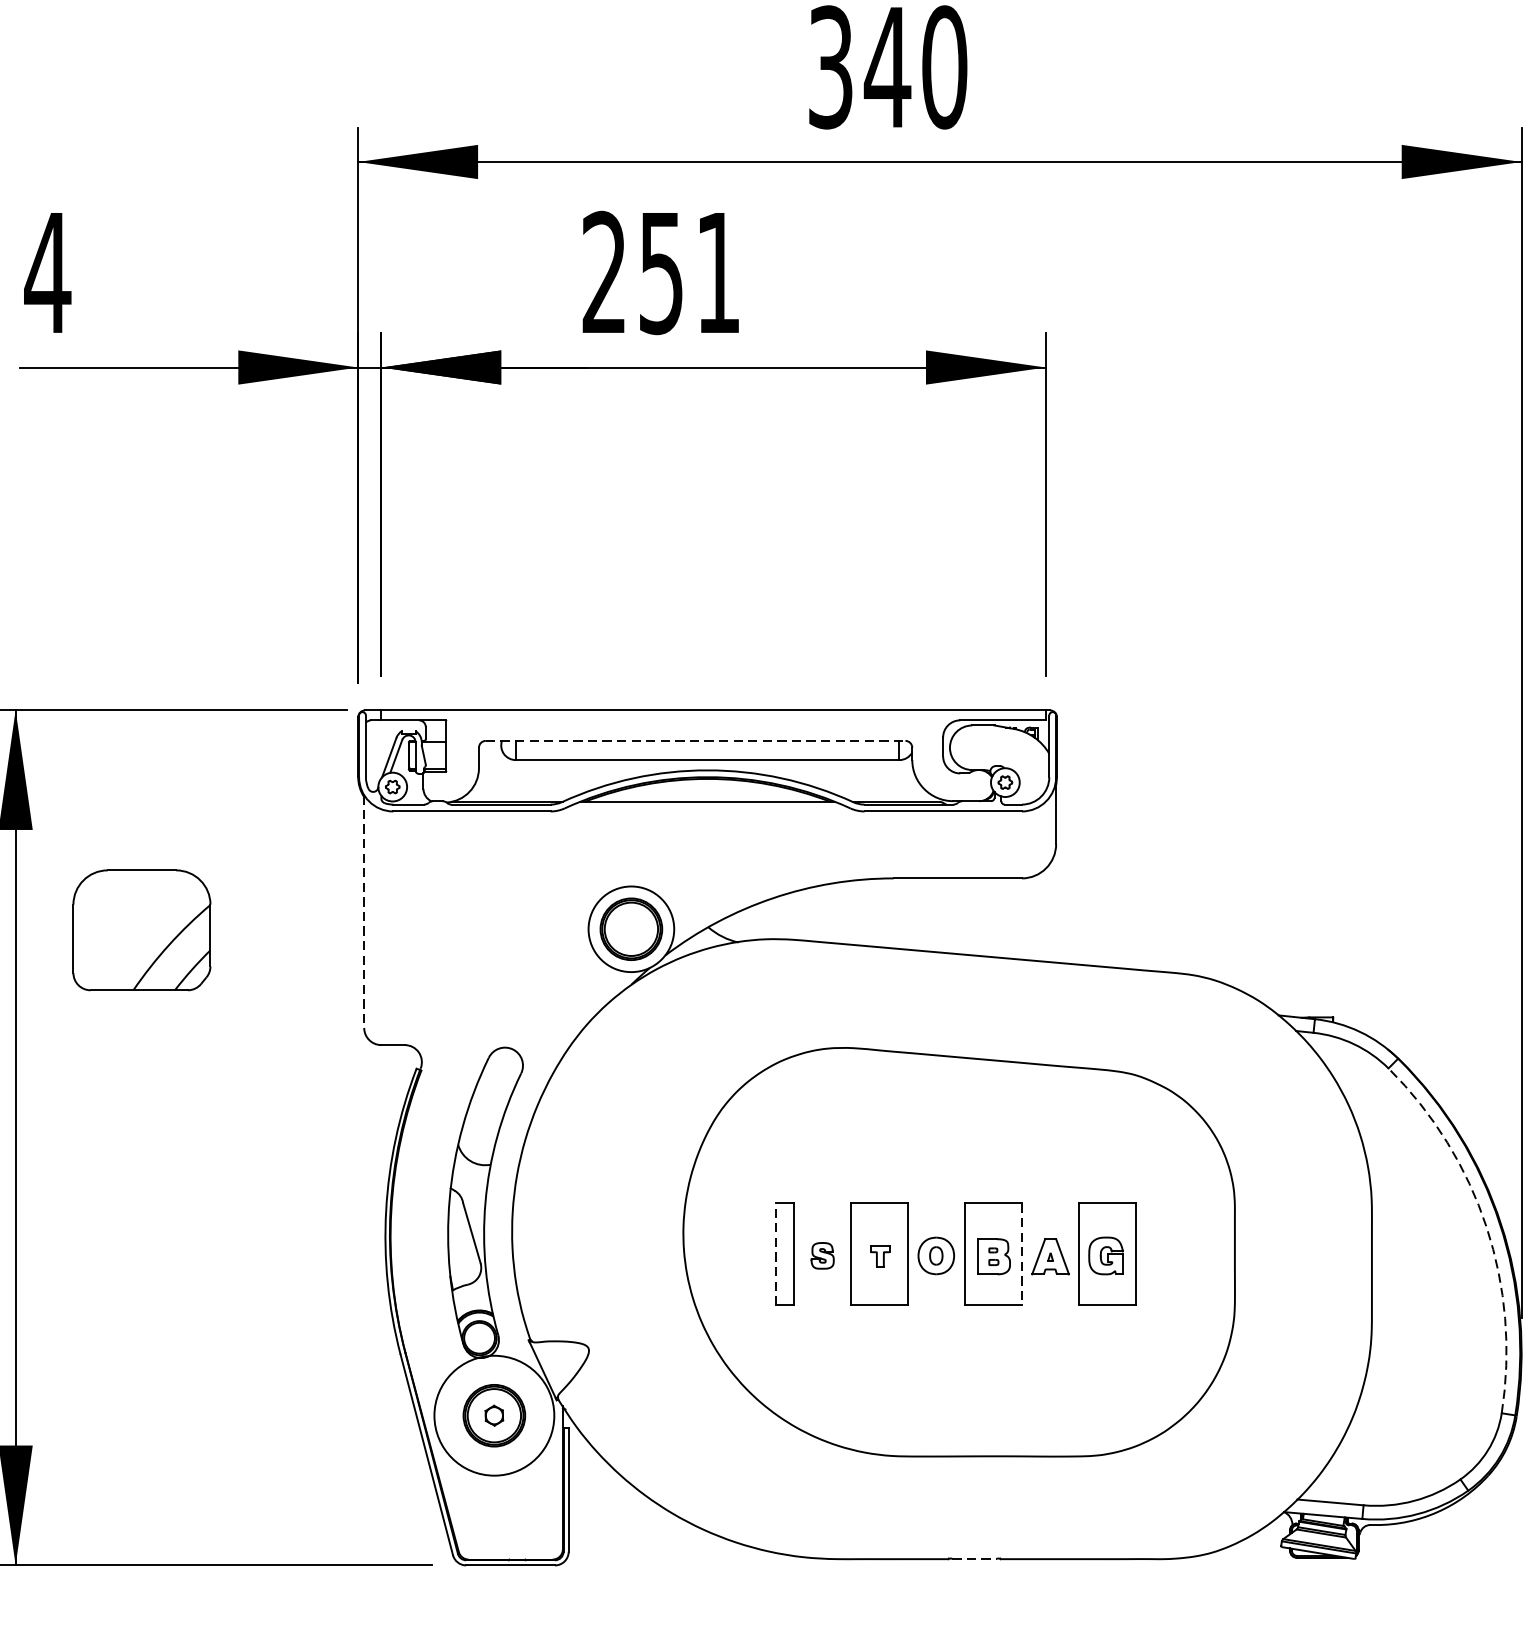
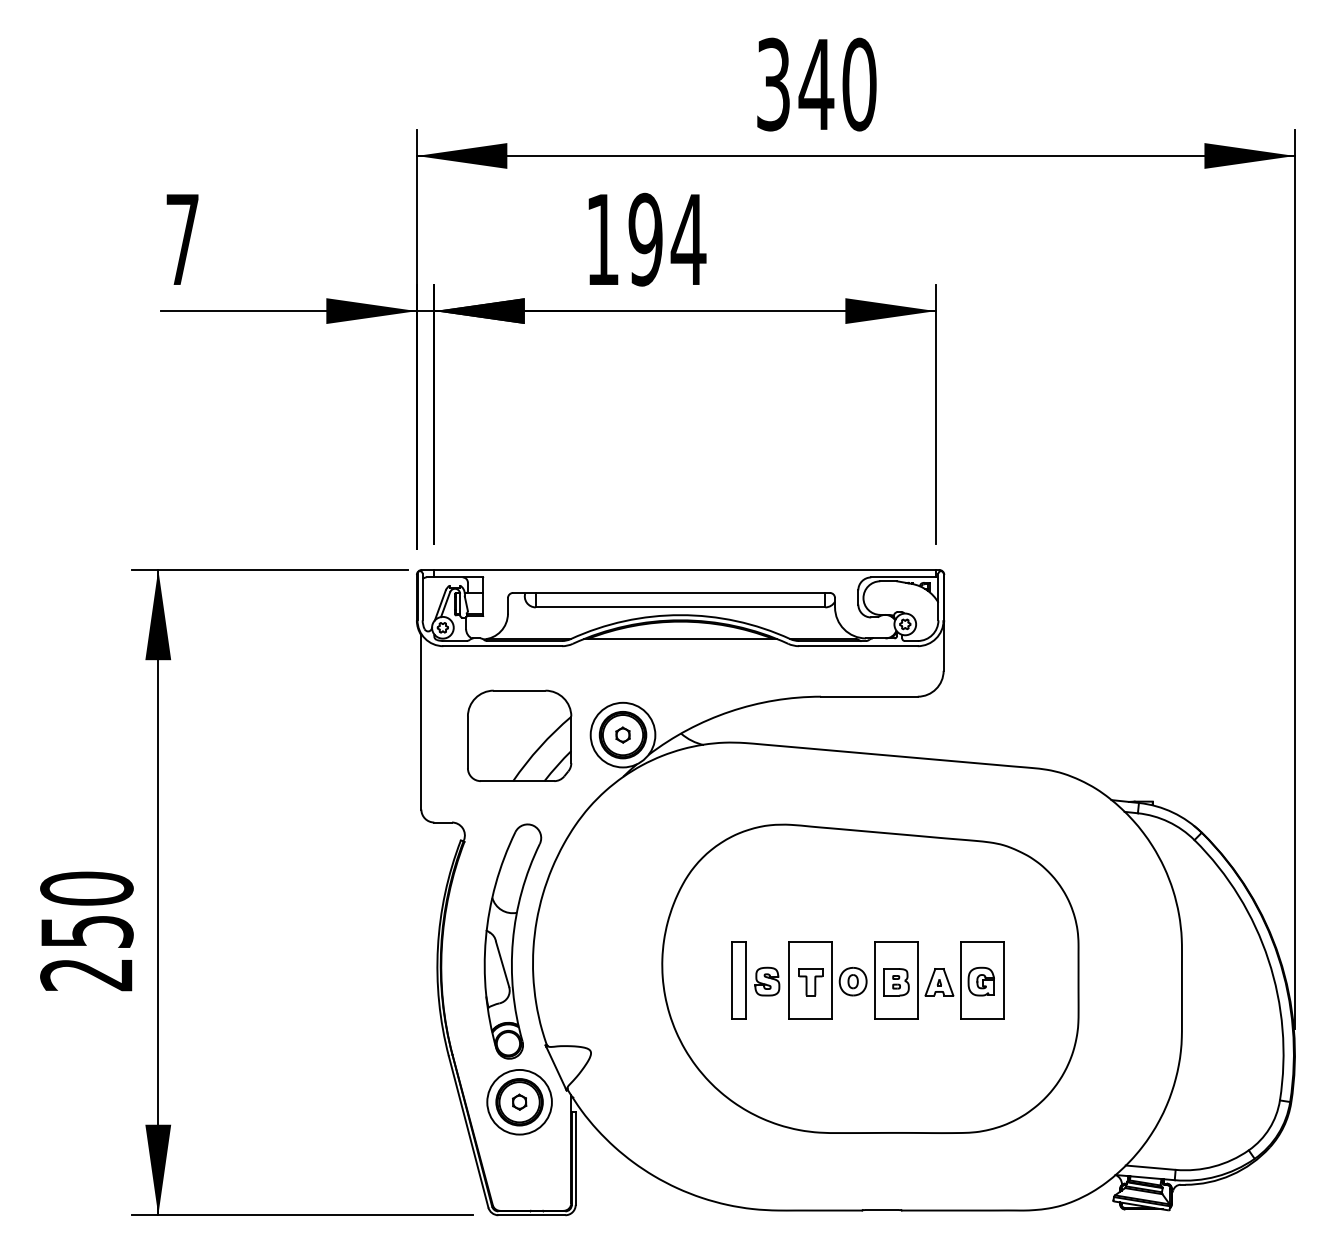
text: (47, 272) -> (182, 239), 4 -> 7
text: (662, 272) -> (646, 239), 251 -> 194
line: (696, 740) -> (672, 592), dashed -> solid
line: (364, 911) -> (421, 721), dashed -> solid
part: (630, 928) -> (622, 734), added
part: (141, 929) -> (519, 735), moved
arc: (1486, 1227) -> (1268, 960), dashed -> solid
line: (776, 1254) -> (732, 980), dashed -> solid
part: (822, 1255) -> (767, 981), size x1.43
line: (1021, 1255) -> (917, 981), dashed -> solid
part: (879, 1257) -> (810, 982), size x1.67
circle: (494, 1414) -> (519, 1101), size x0.71
line: (975, 1559) -> (882, 1210), dashed -> solid

